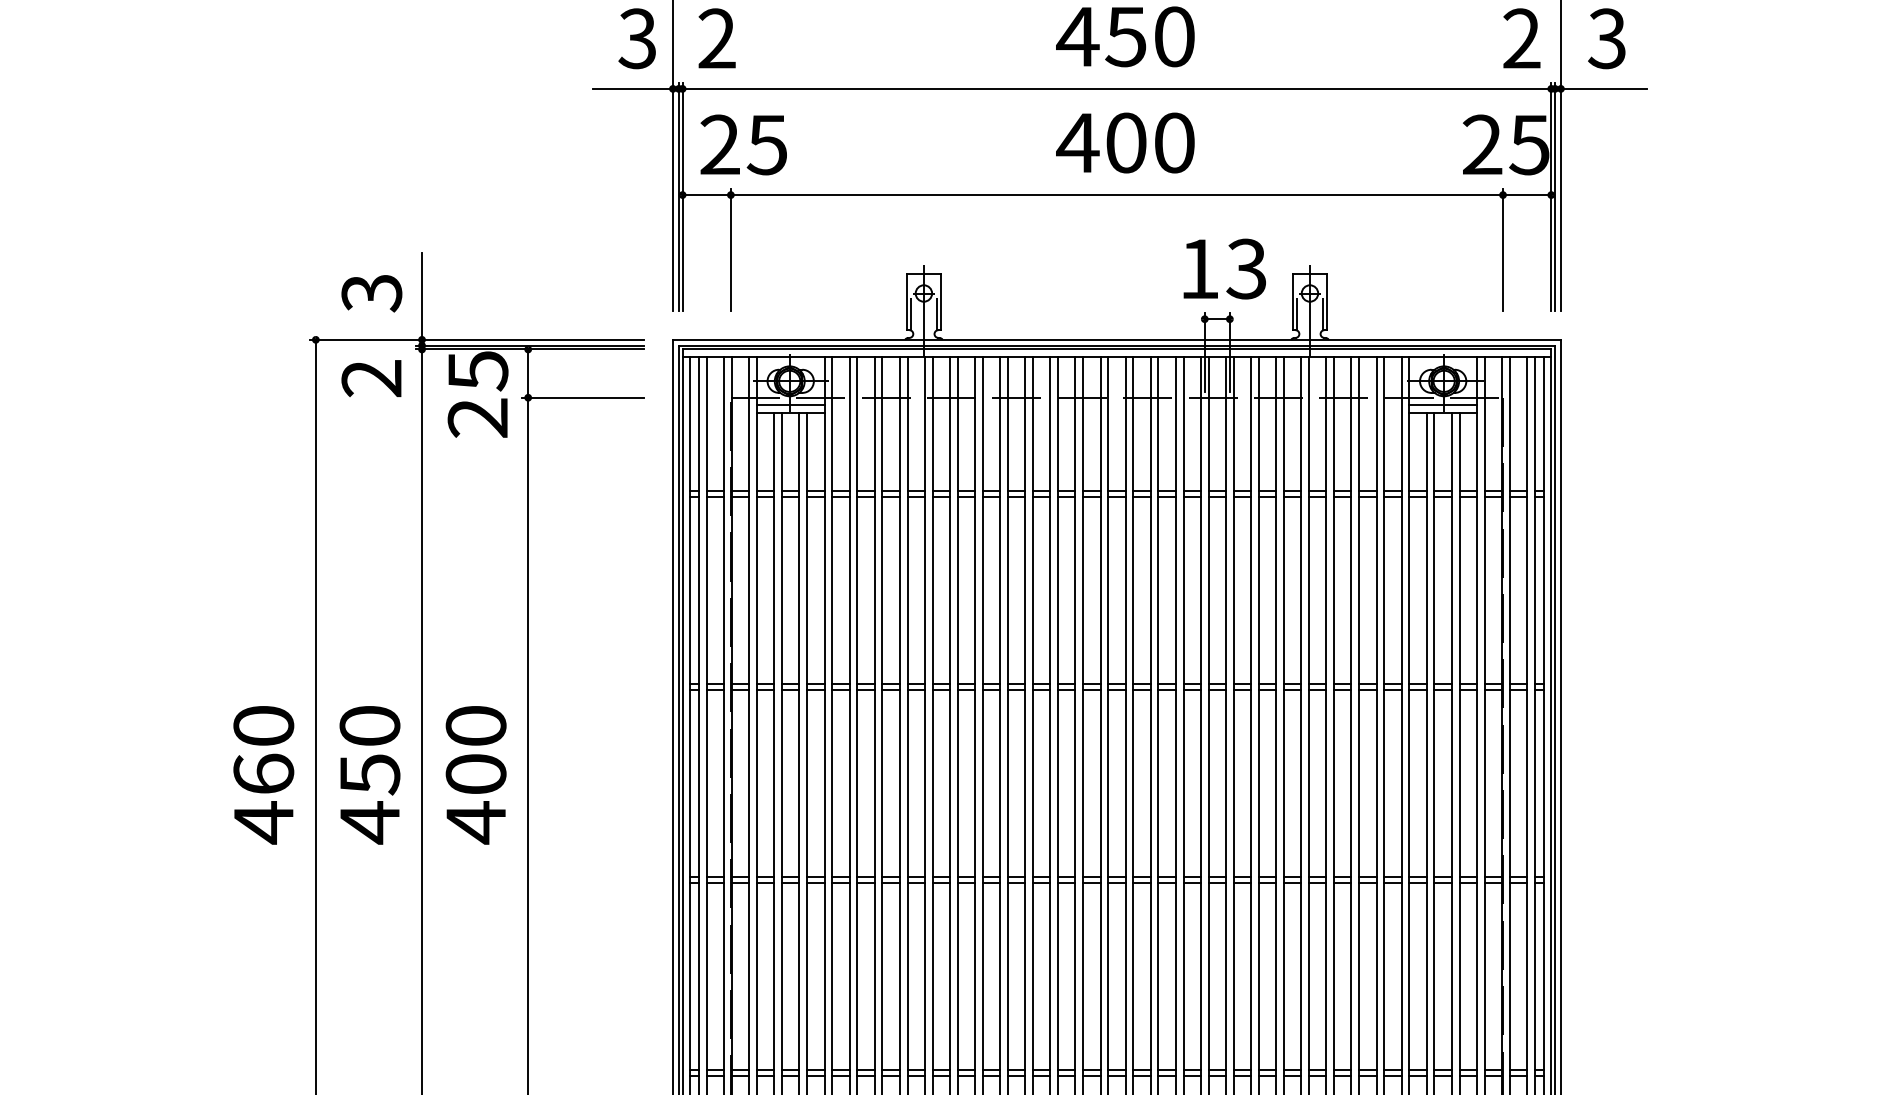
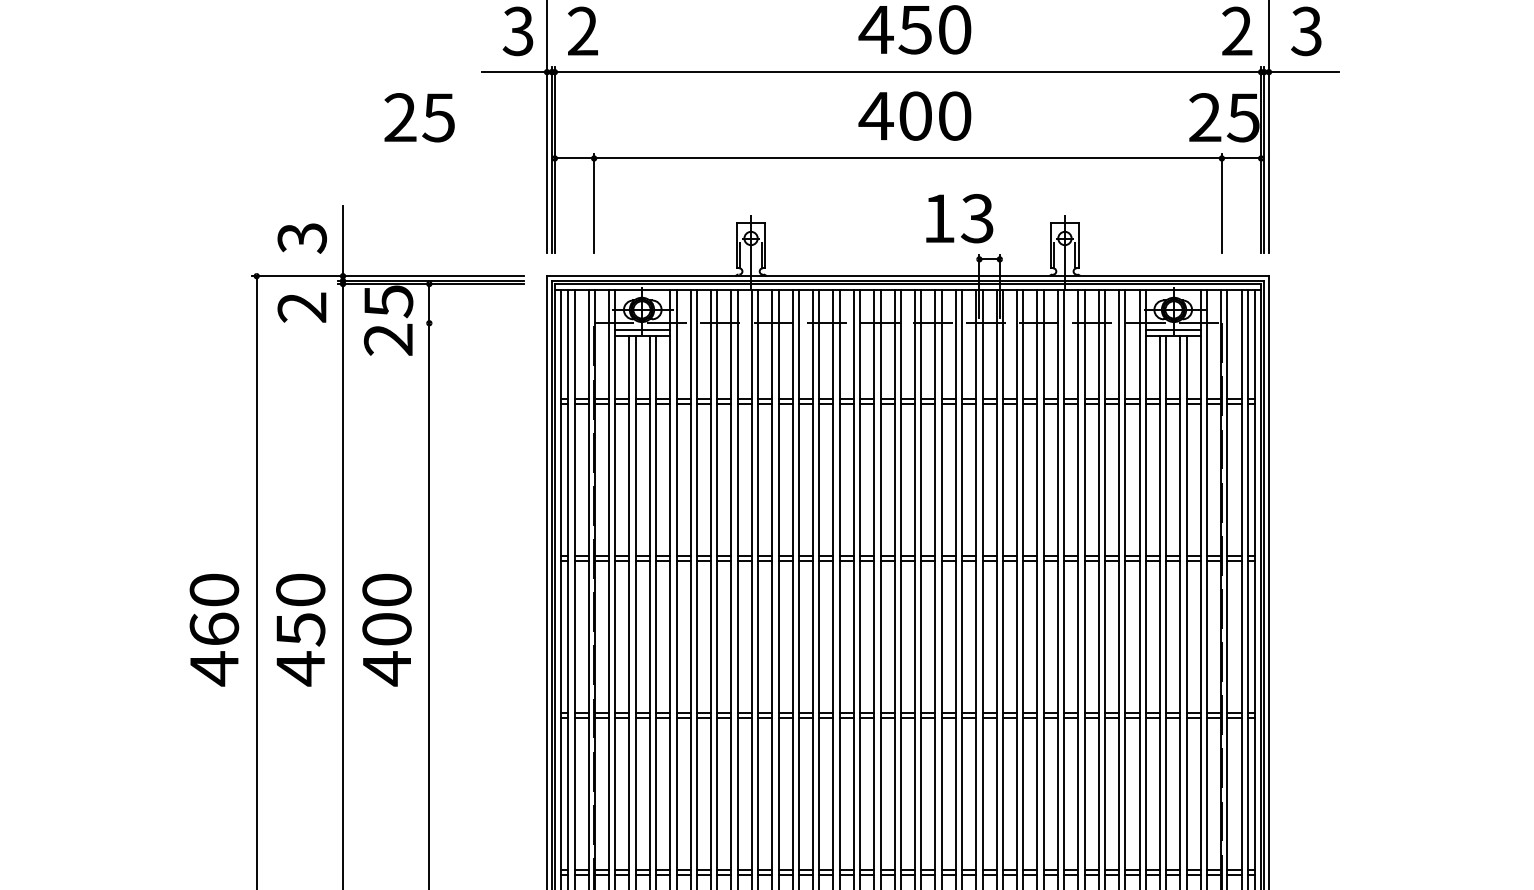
text: (743, 144) -> (419, 117), moved
text: (1224, 268) -> (959, 218), moved
line: (582, 398) -> (473, 323), removed

